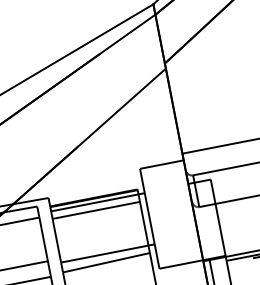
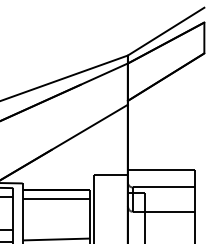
line: (97, 202) -> (58, 193), removed
line: (107, 253) -> (58, 232), removed

